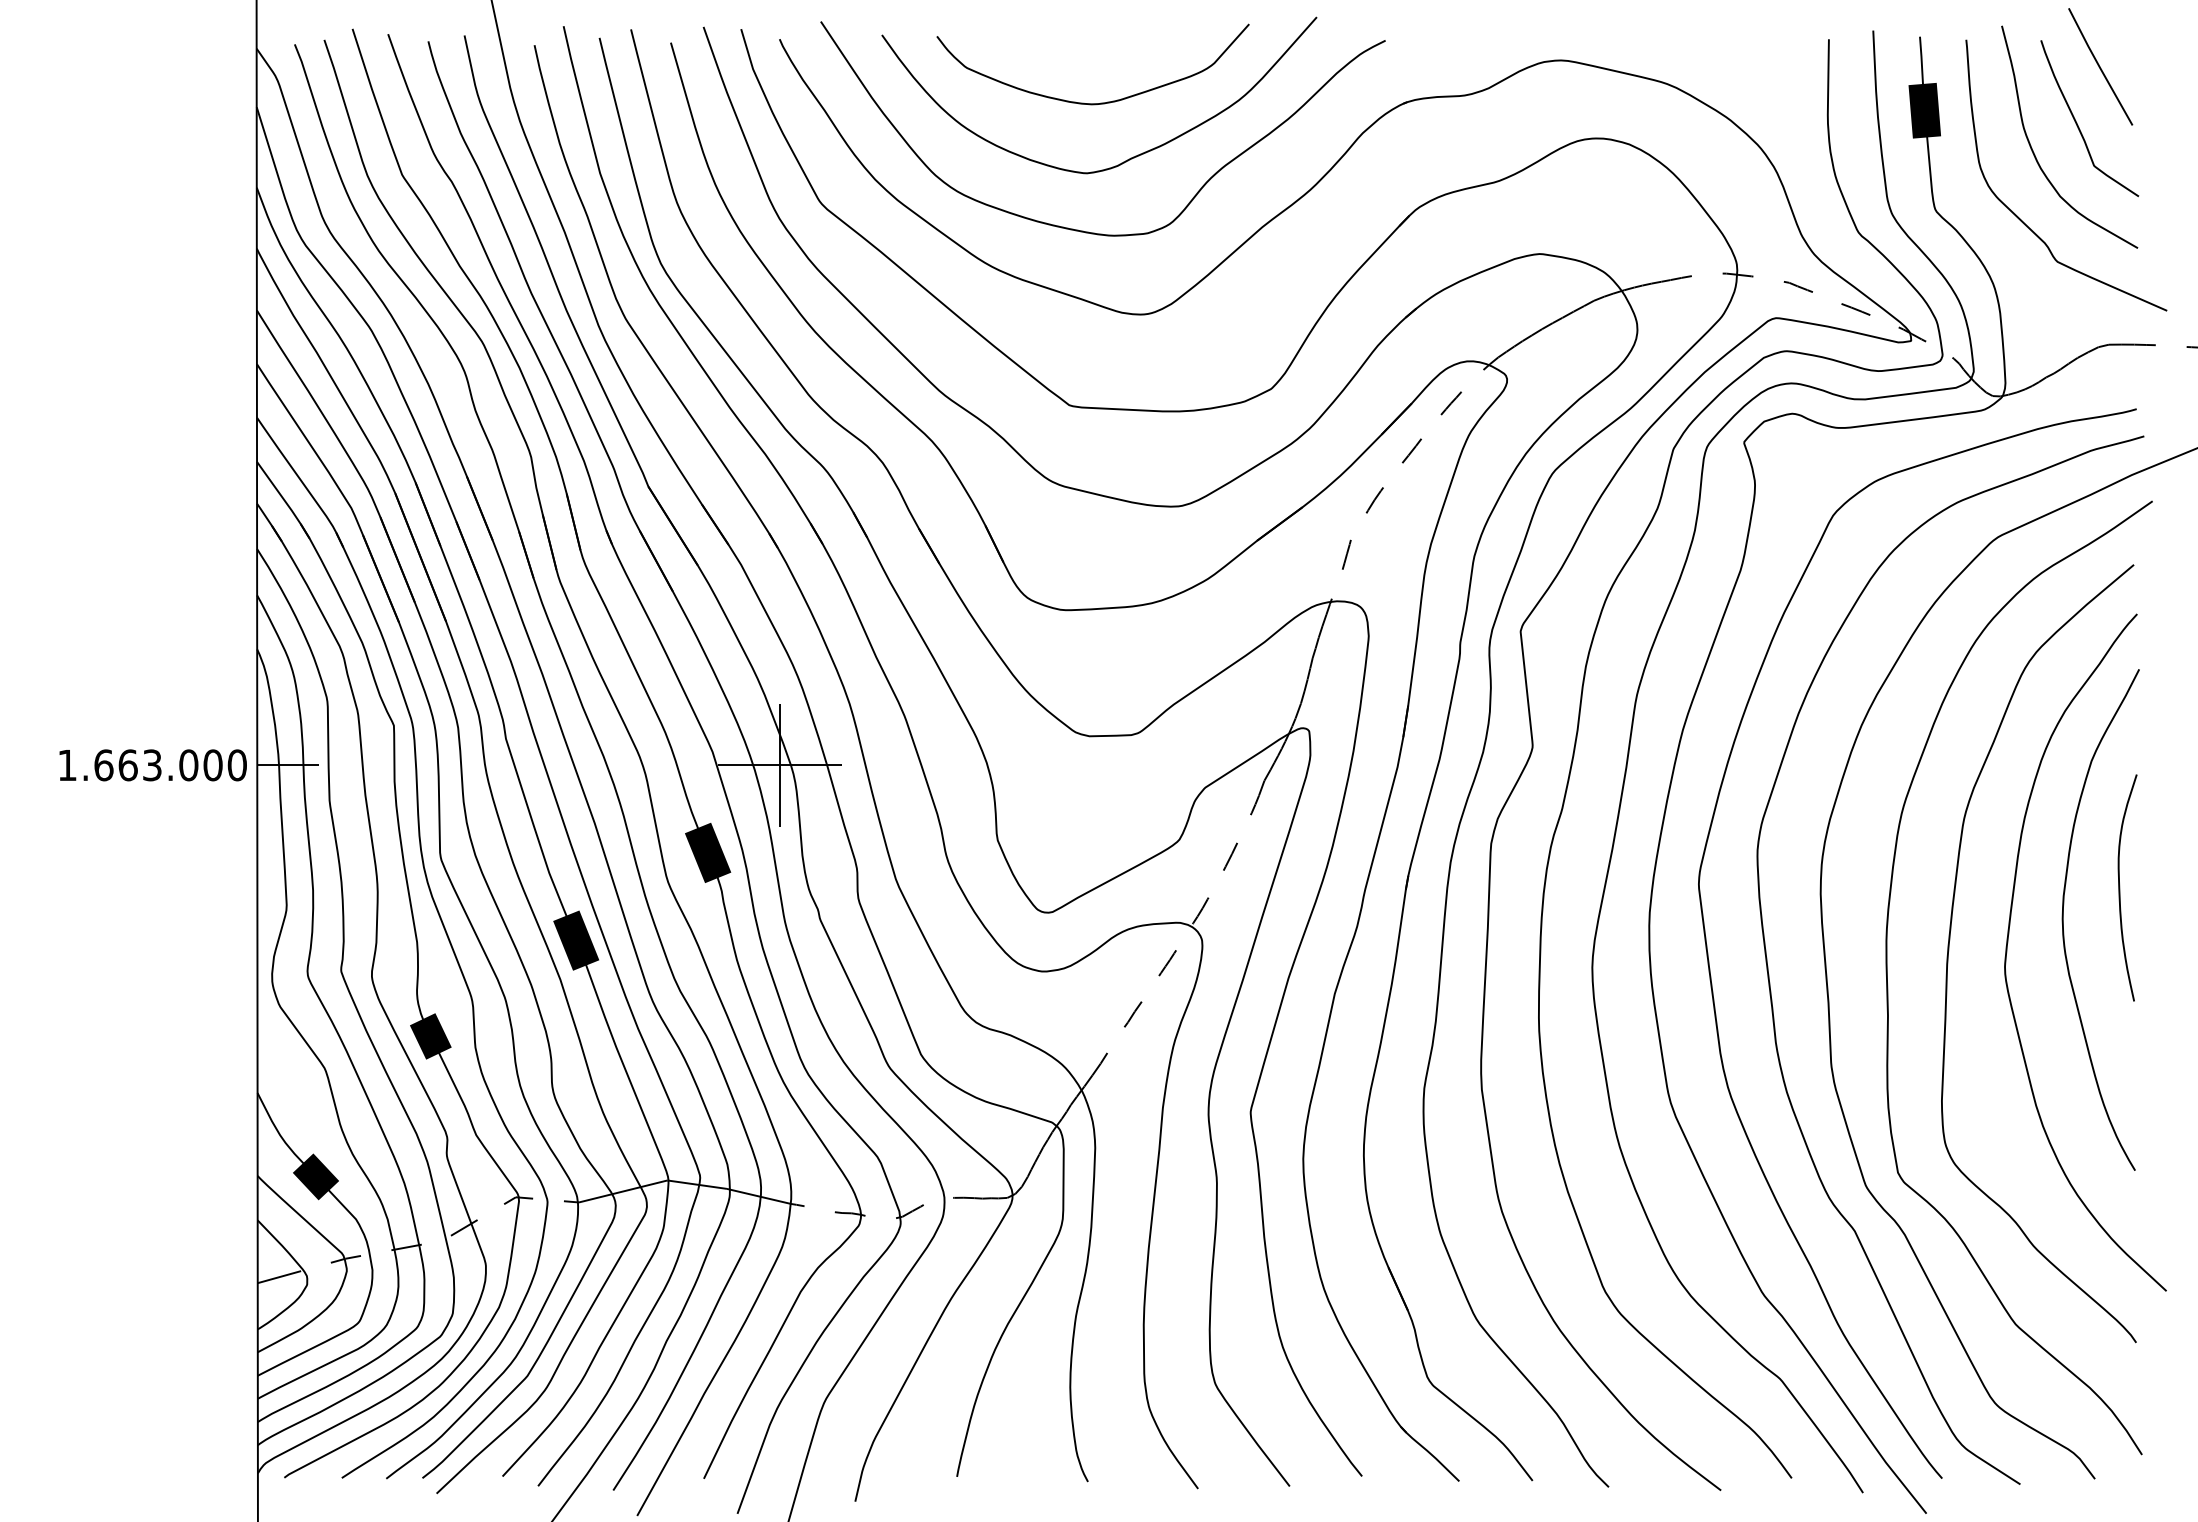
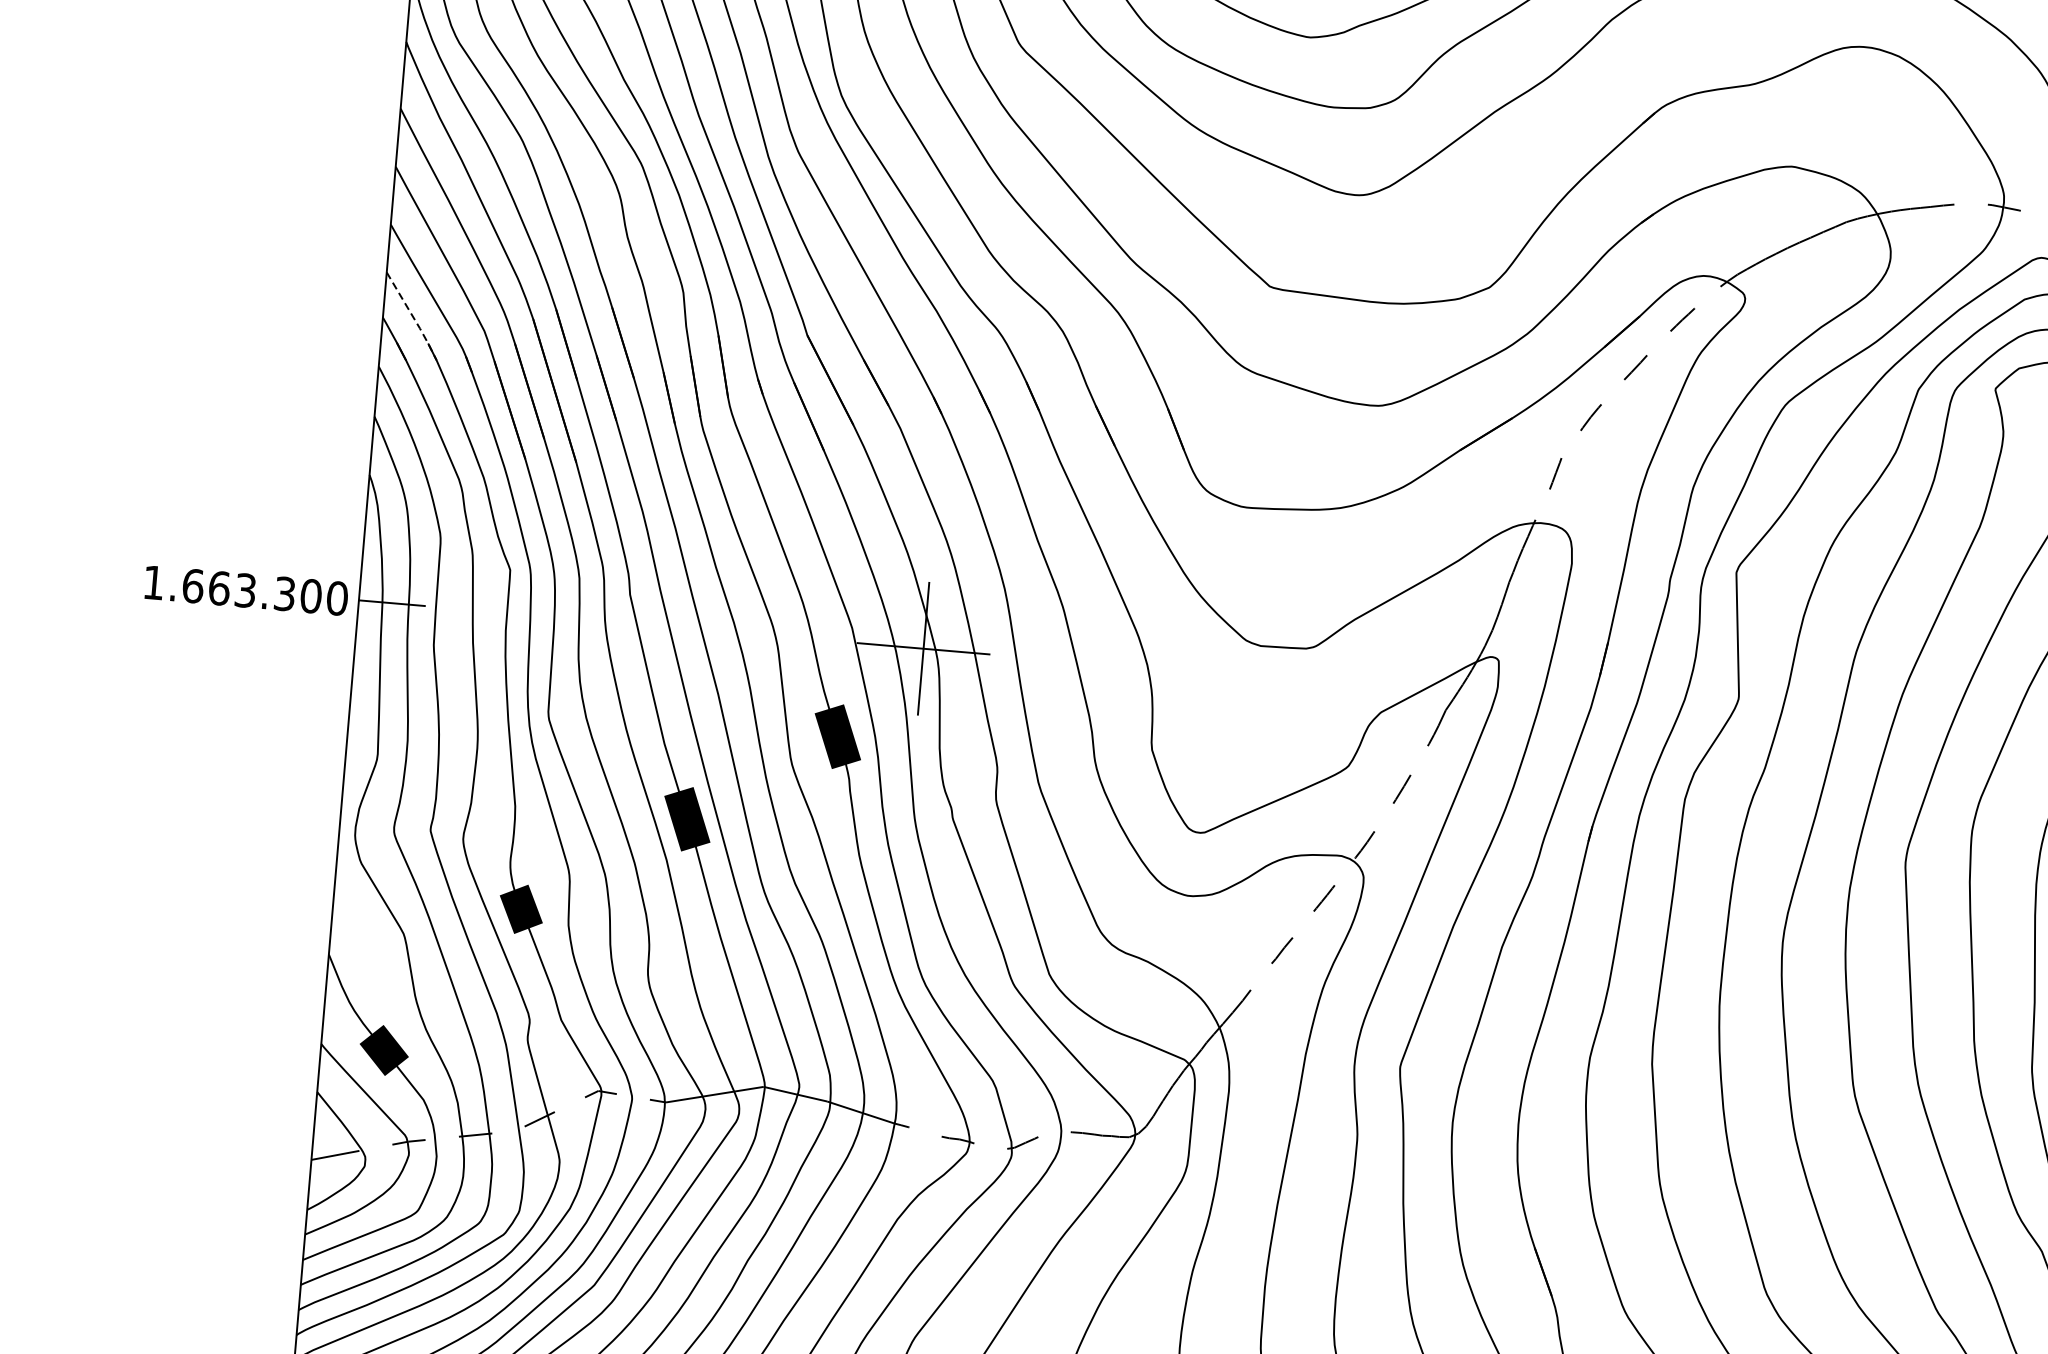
line: (285, 501) -> (413, 317), solid -> dashed
text: (188, 765) -> (284, 594), 1.663.000 -> 1.663.300

